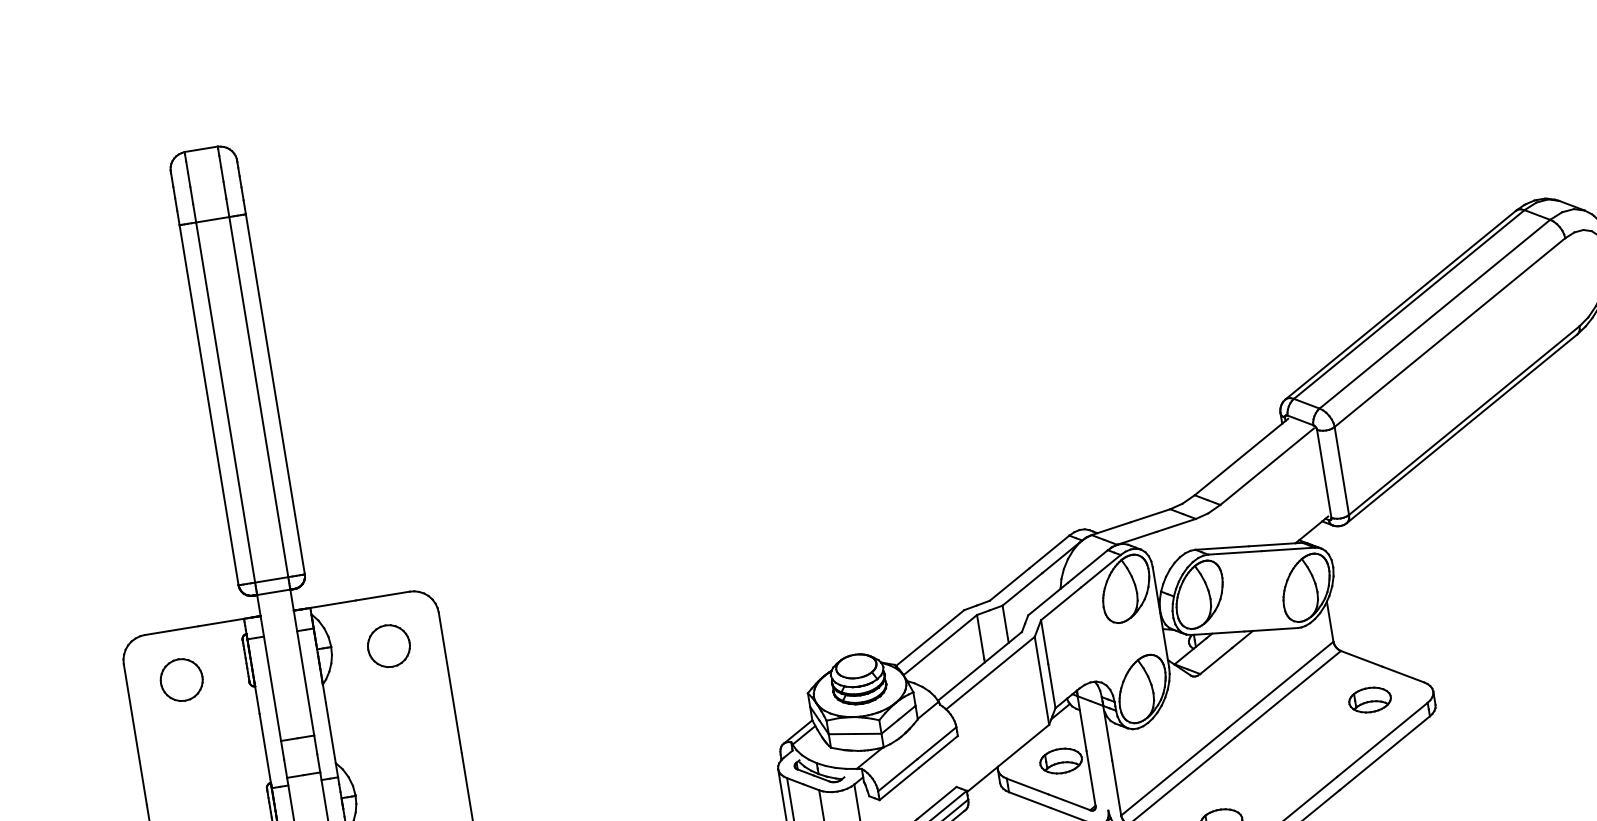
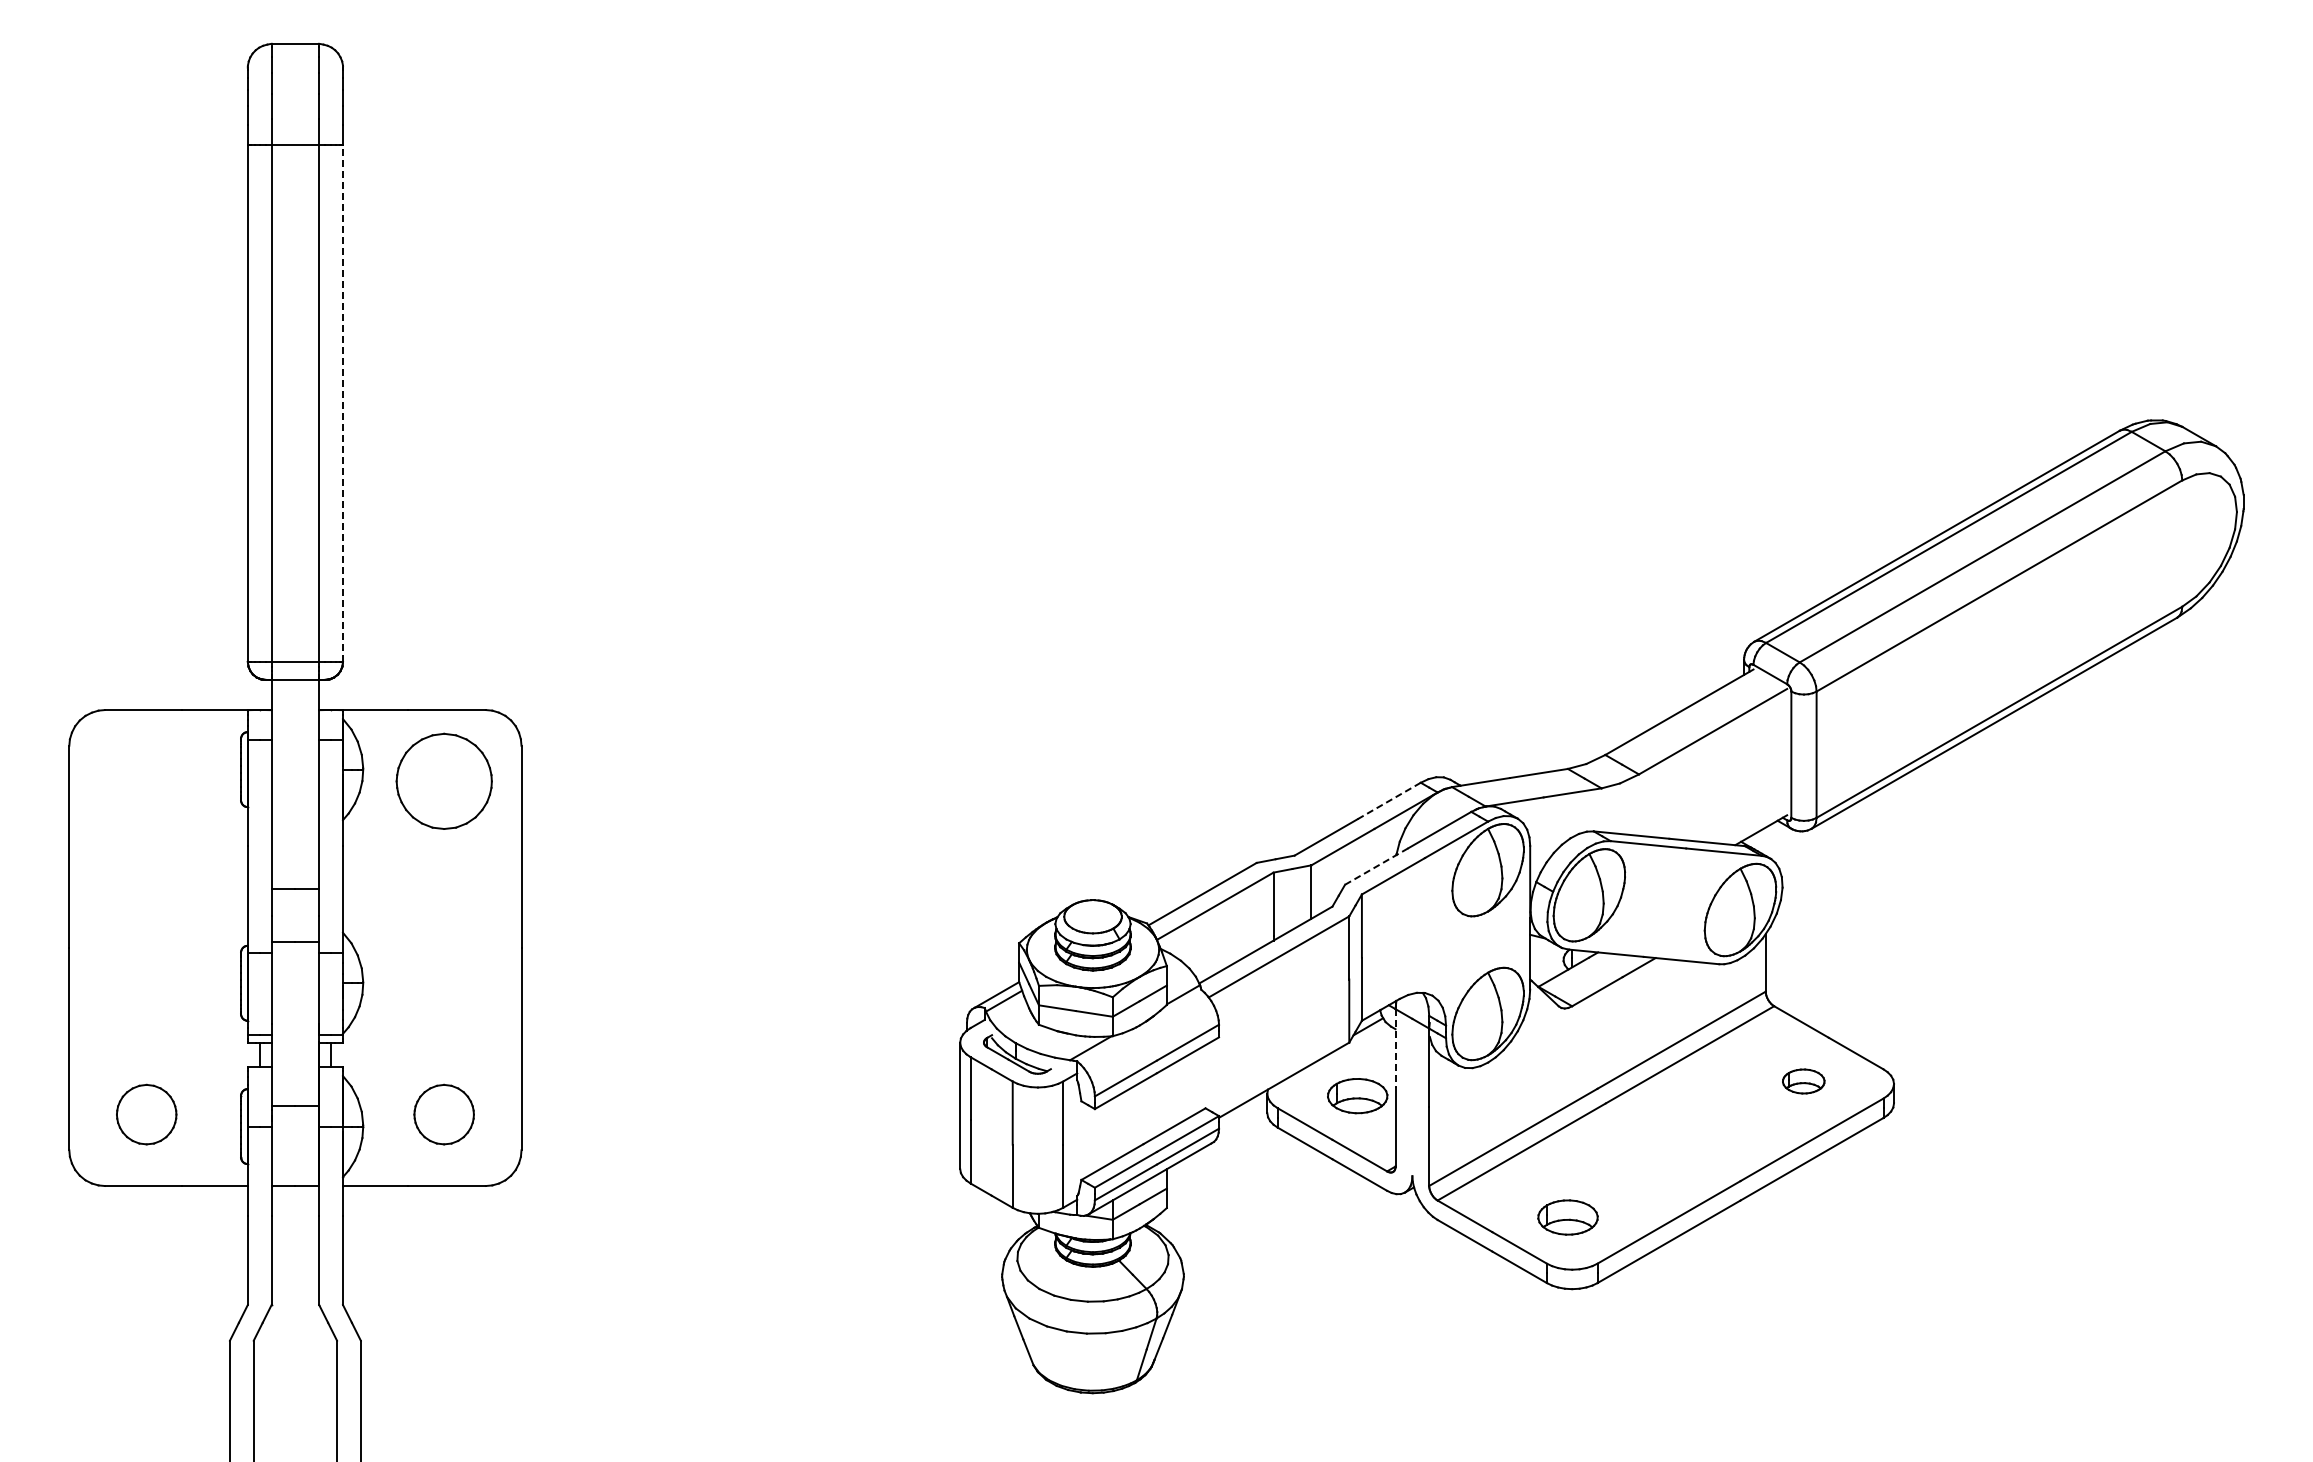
line: (275, 394) -> (343, 403), solid -> dashed
line: (1048, 552) -> (1388, 801), solid -> dashed
line: (1048, 599) -> (1376, 866), solid -> dashed
part: (388, 646) -> (443, 781), size x1.6
part: (181, 680) -> (146, 781), removed
part: (1369, 700) -> (1803, 1081), size x0.7
line: (1082, 723) -> (1395, 1048), solid -> dashed

